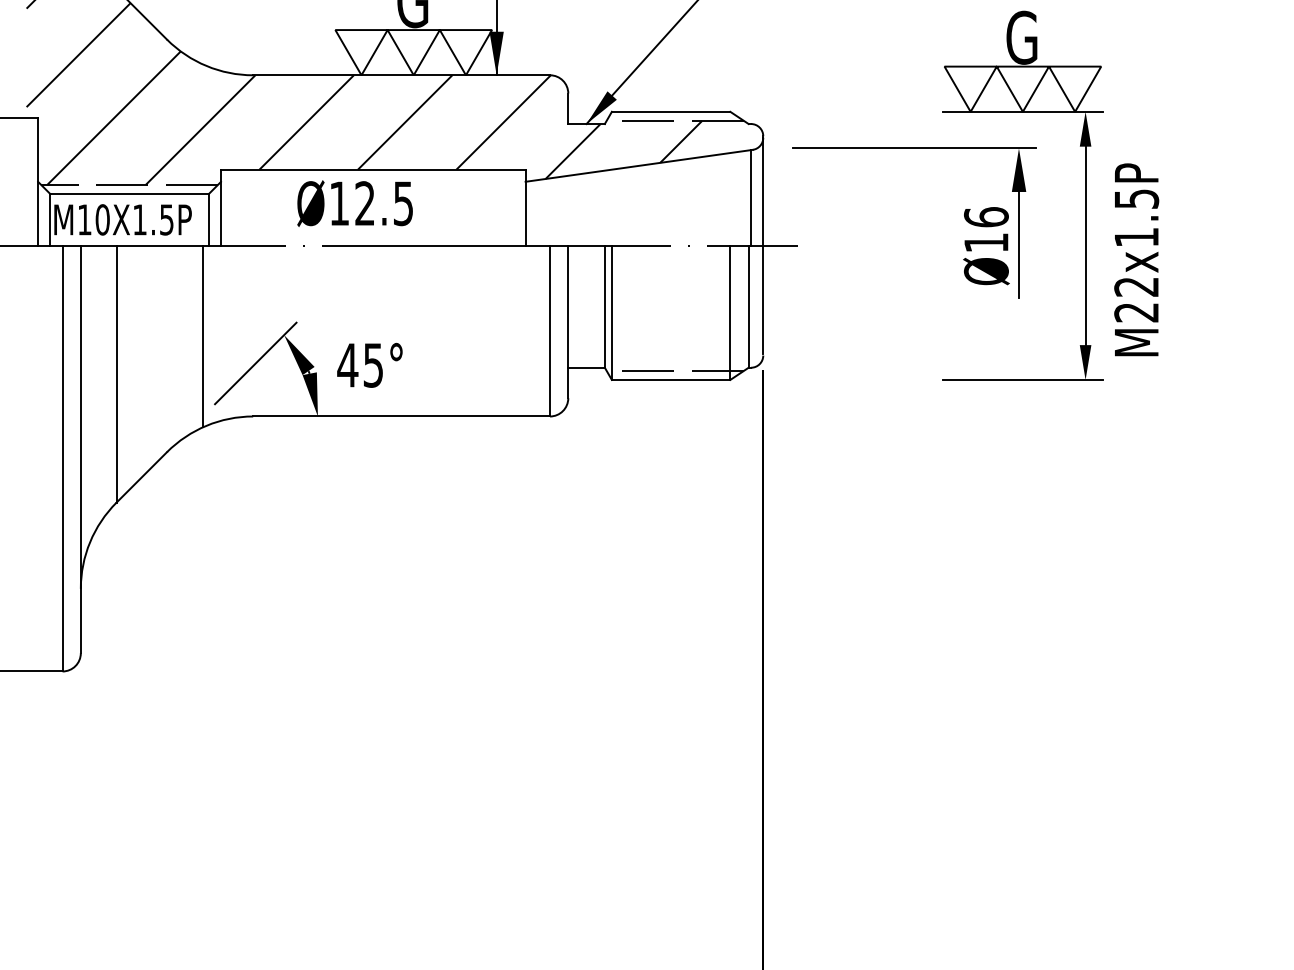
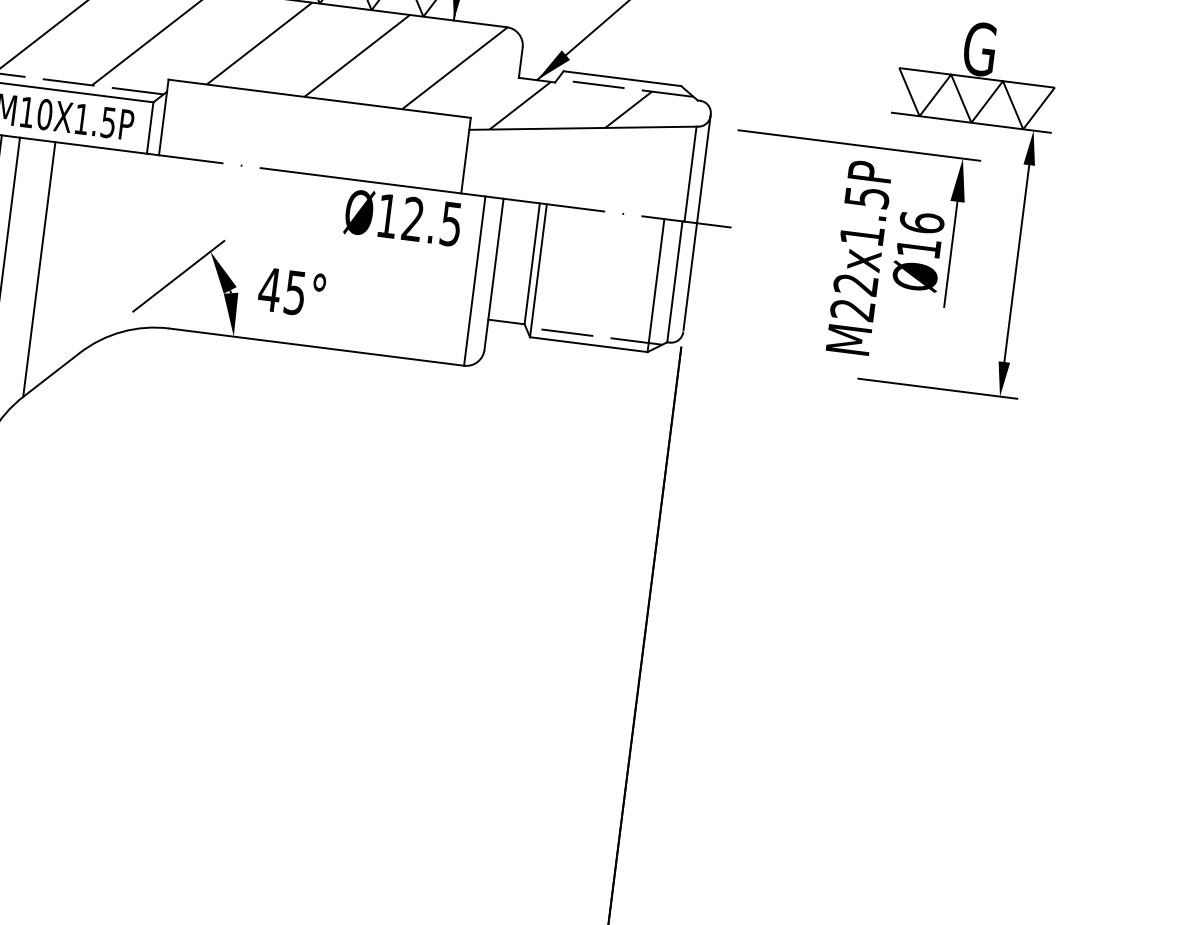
text: (354, 203) -> (402, 217), moved
text: (1136, 259) -> (859, 257), moved
line: (202, 336) -> (129, 242), removed

